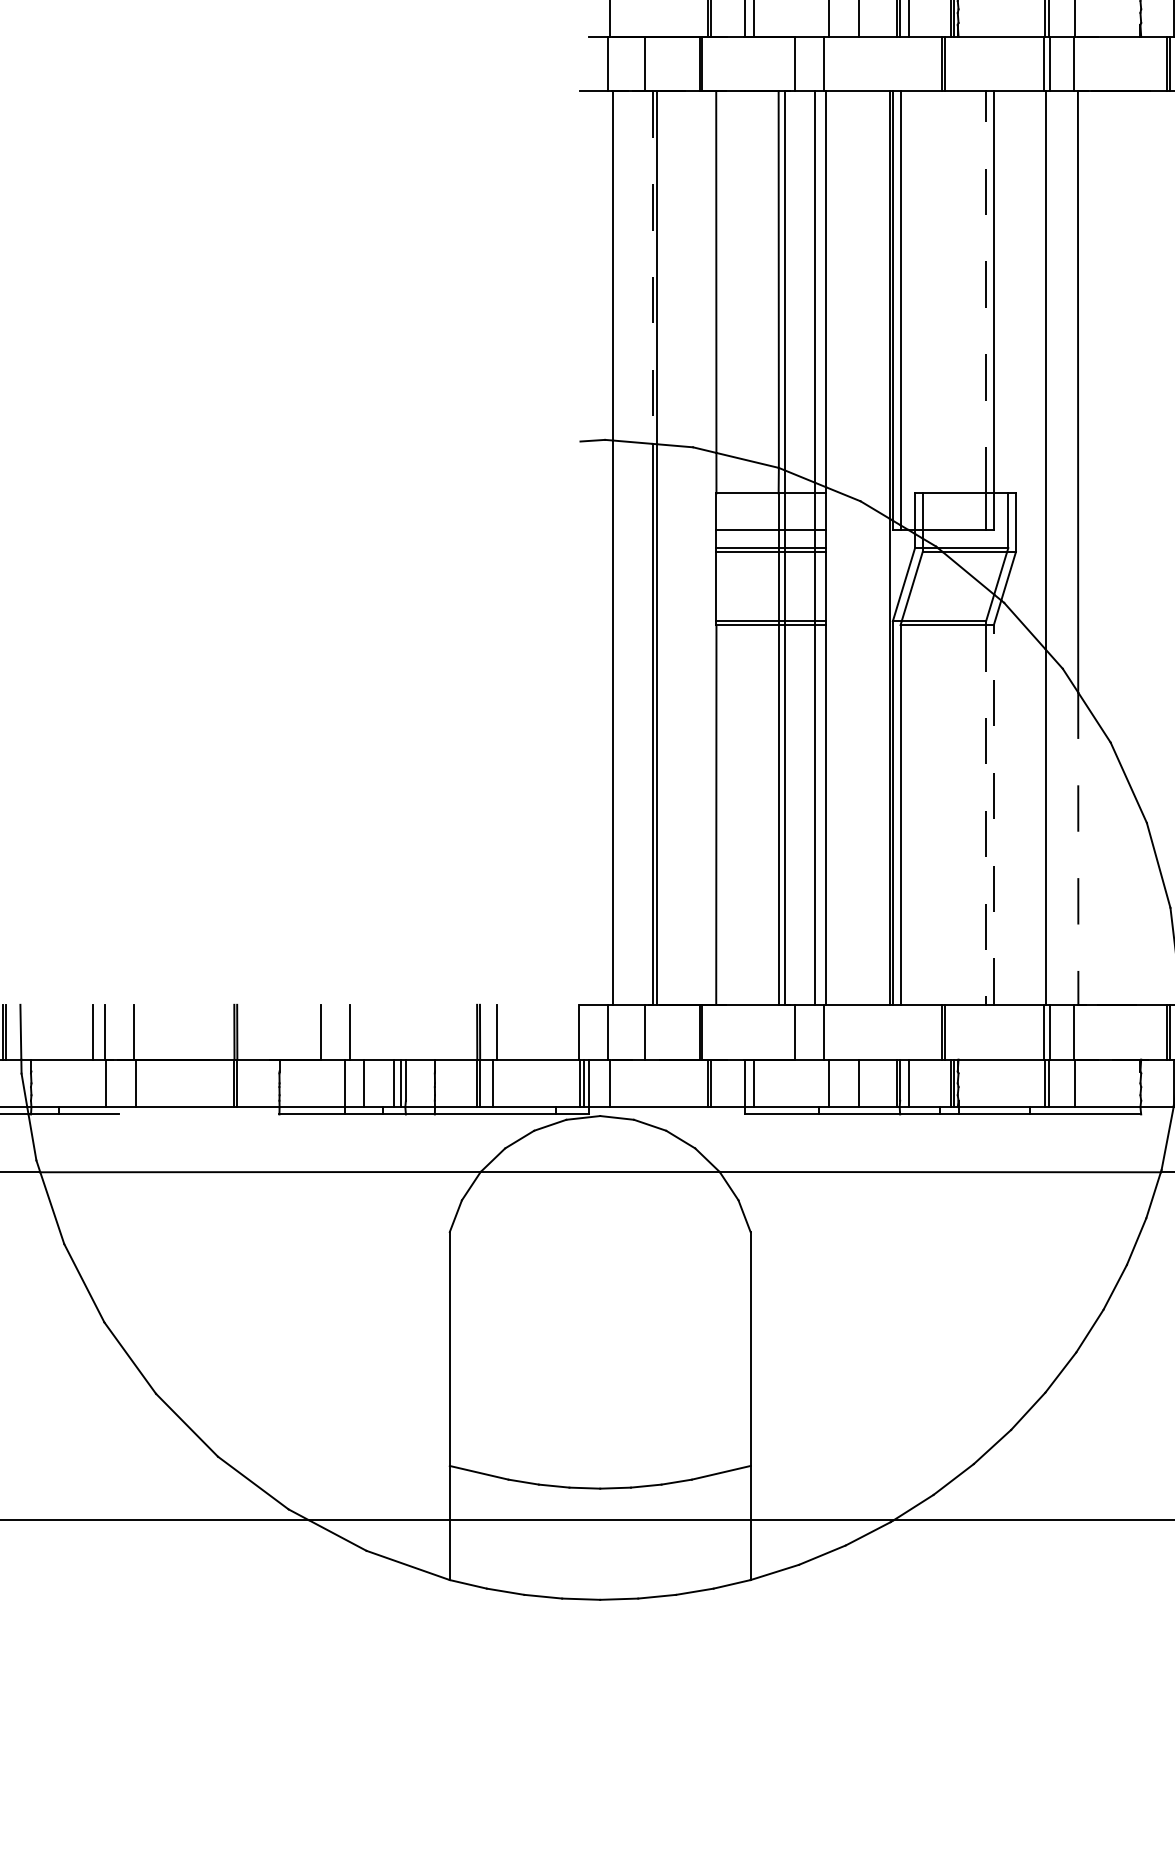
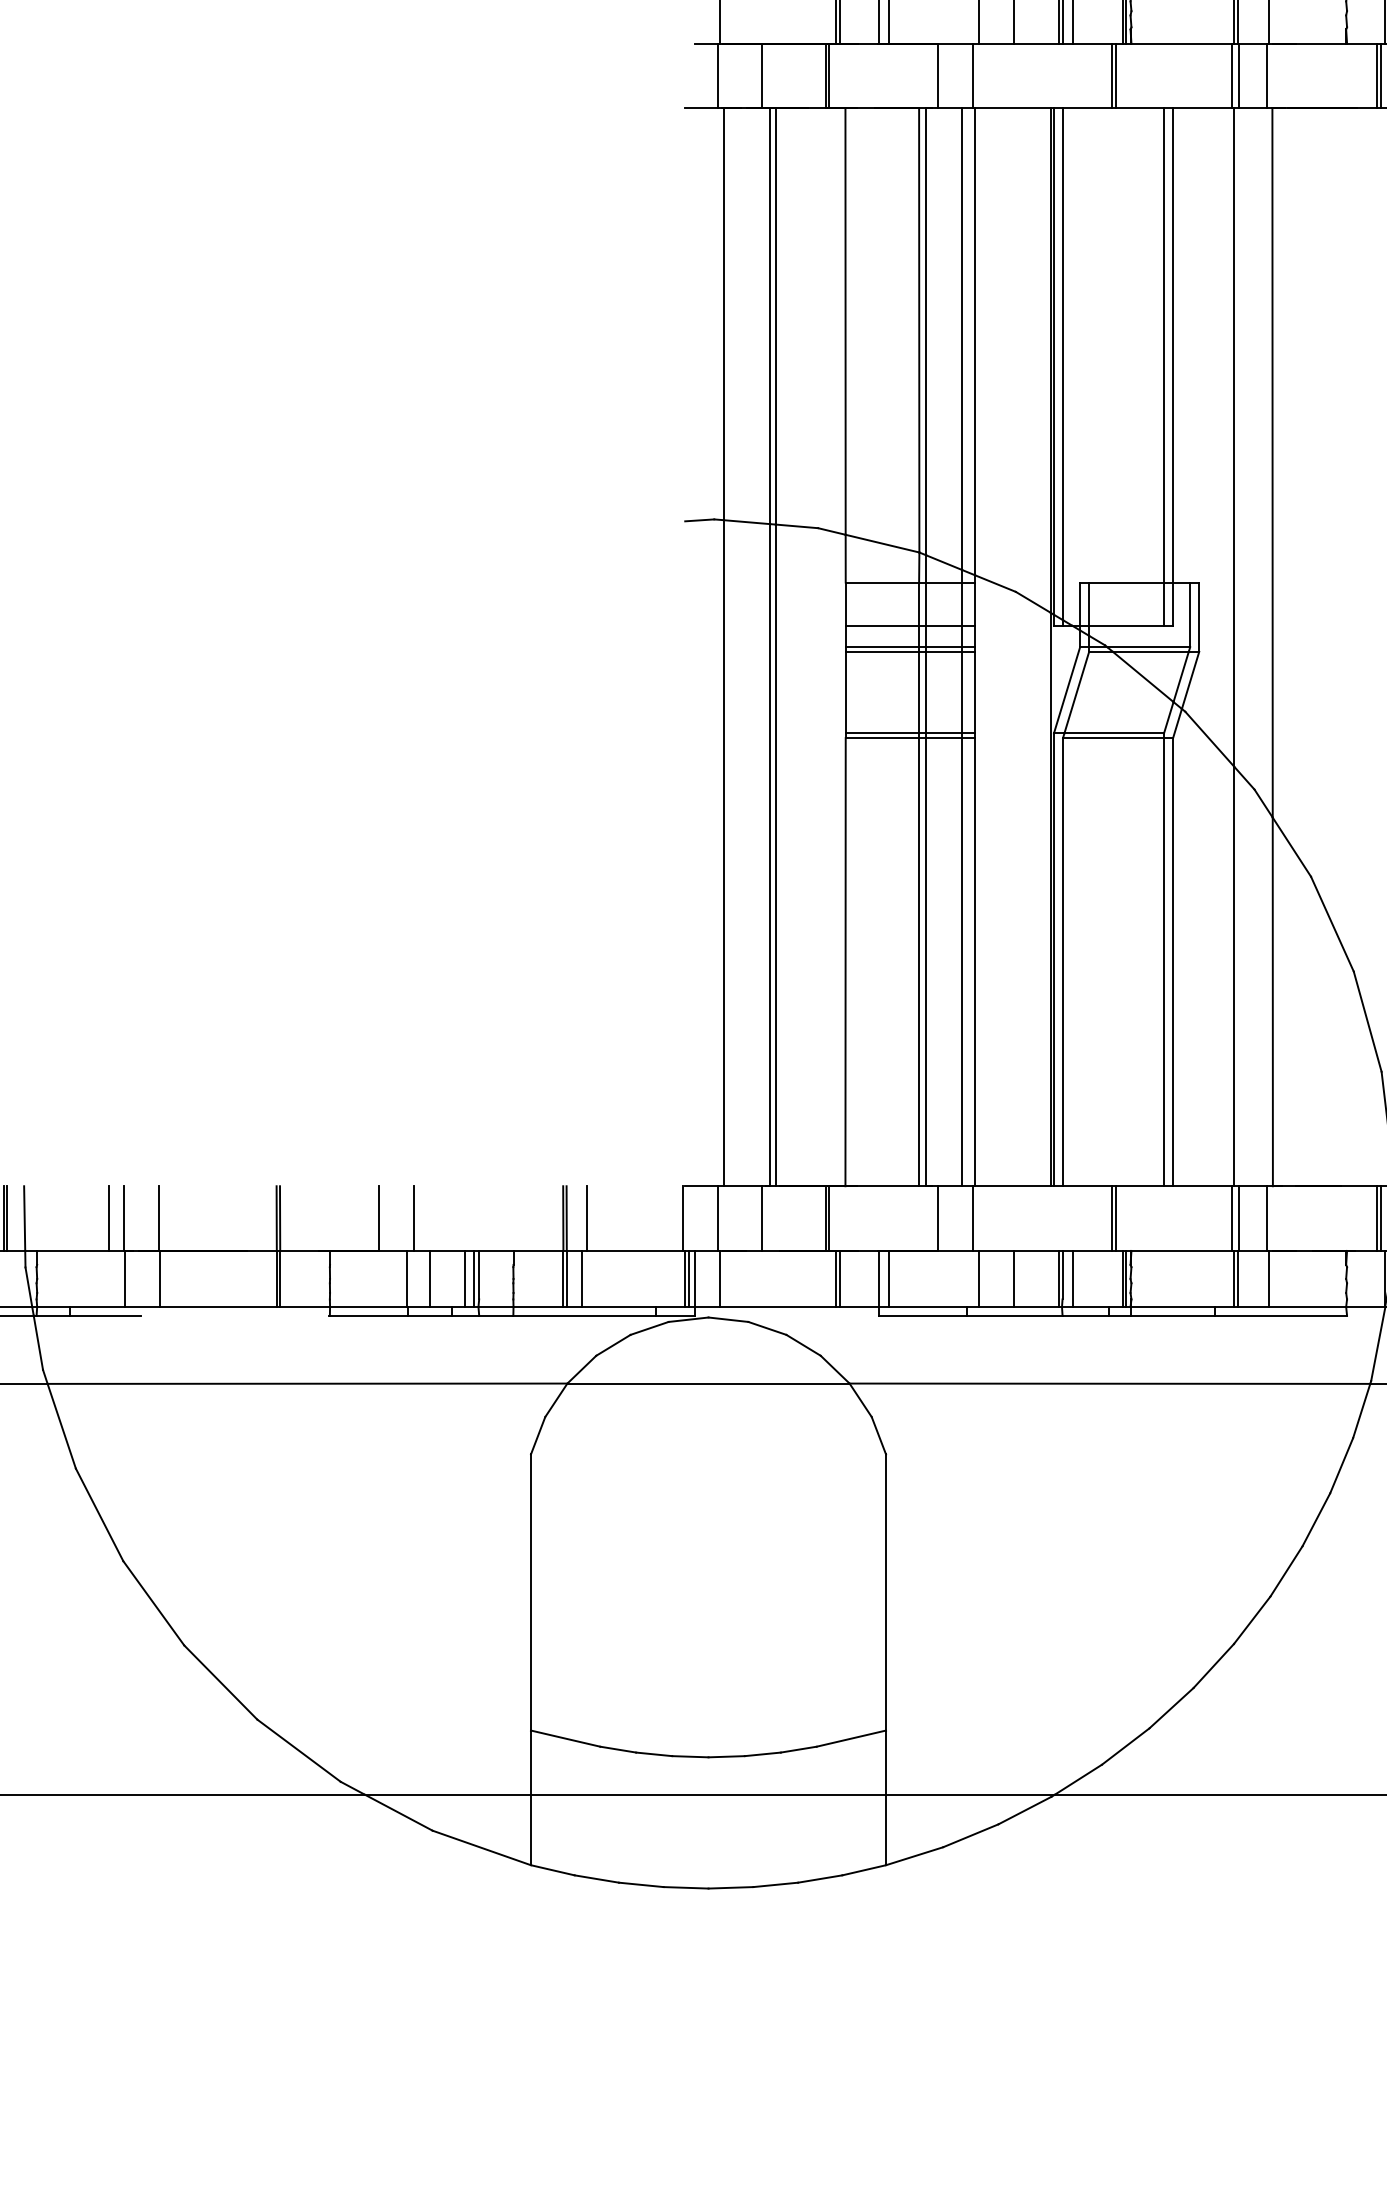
line: (652, 267) -> (770, 316), dashed -> solid
line: (986, 291) -> (1164, 344), dashed -> solid
line: (994, 814) -> (1173, 961), dashed -> solid
line: (986, 815) -> (1164, 962), dashed -> solid
line: (1078, 849) -> (1272, 1002), dashed -> solid

